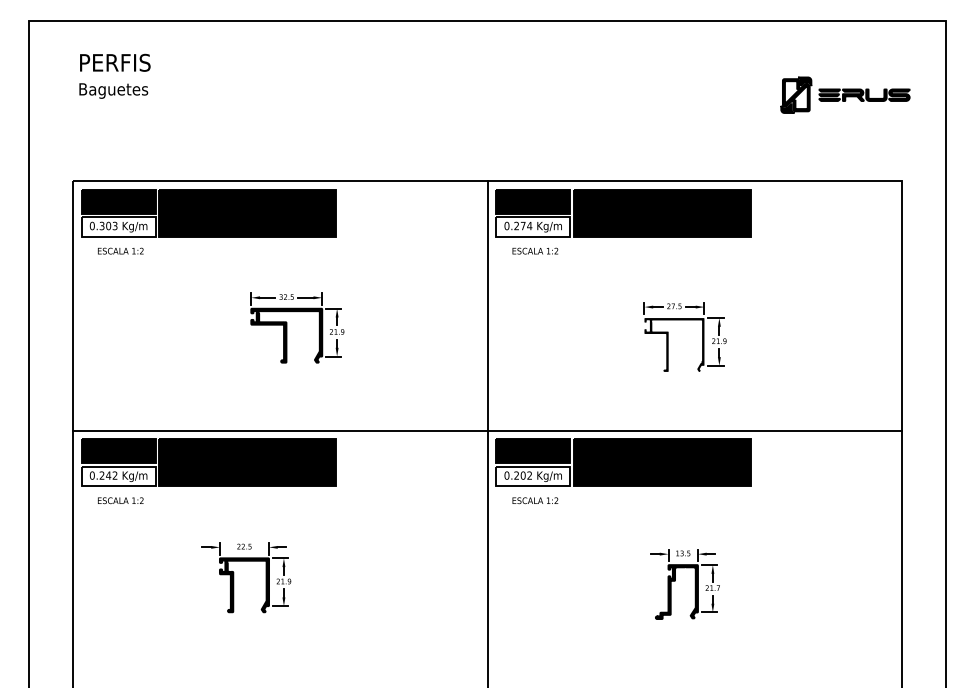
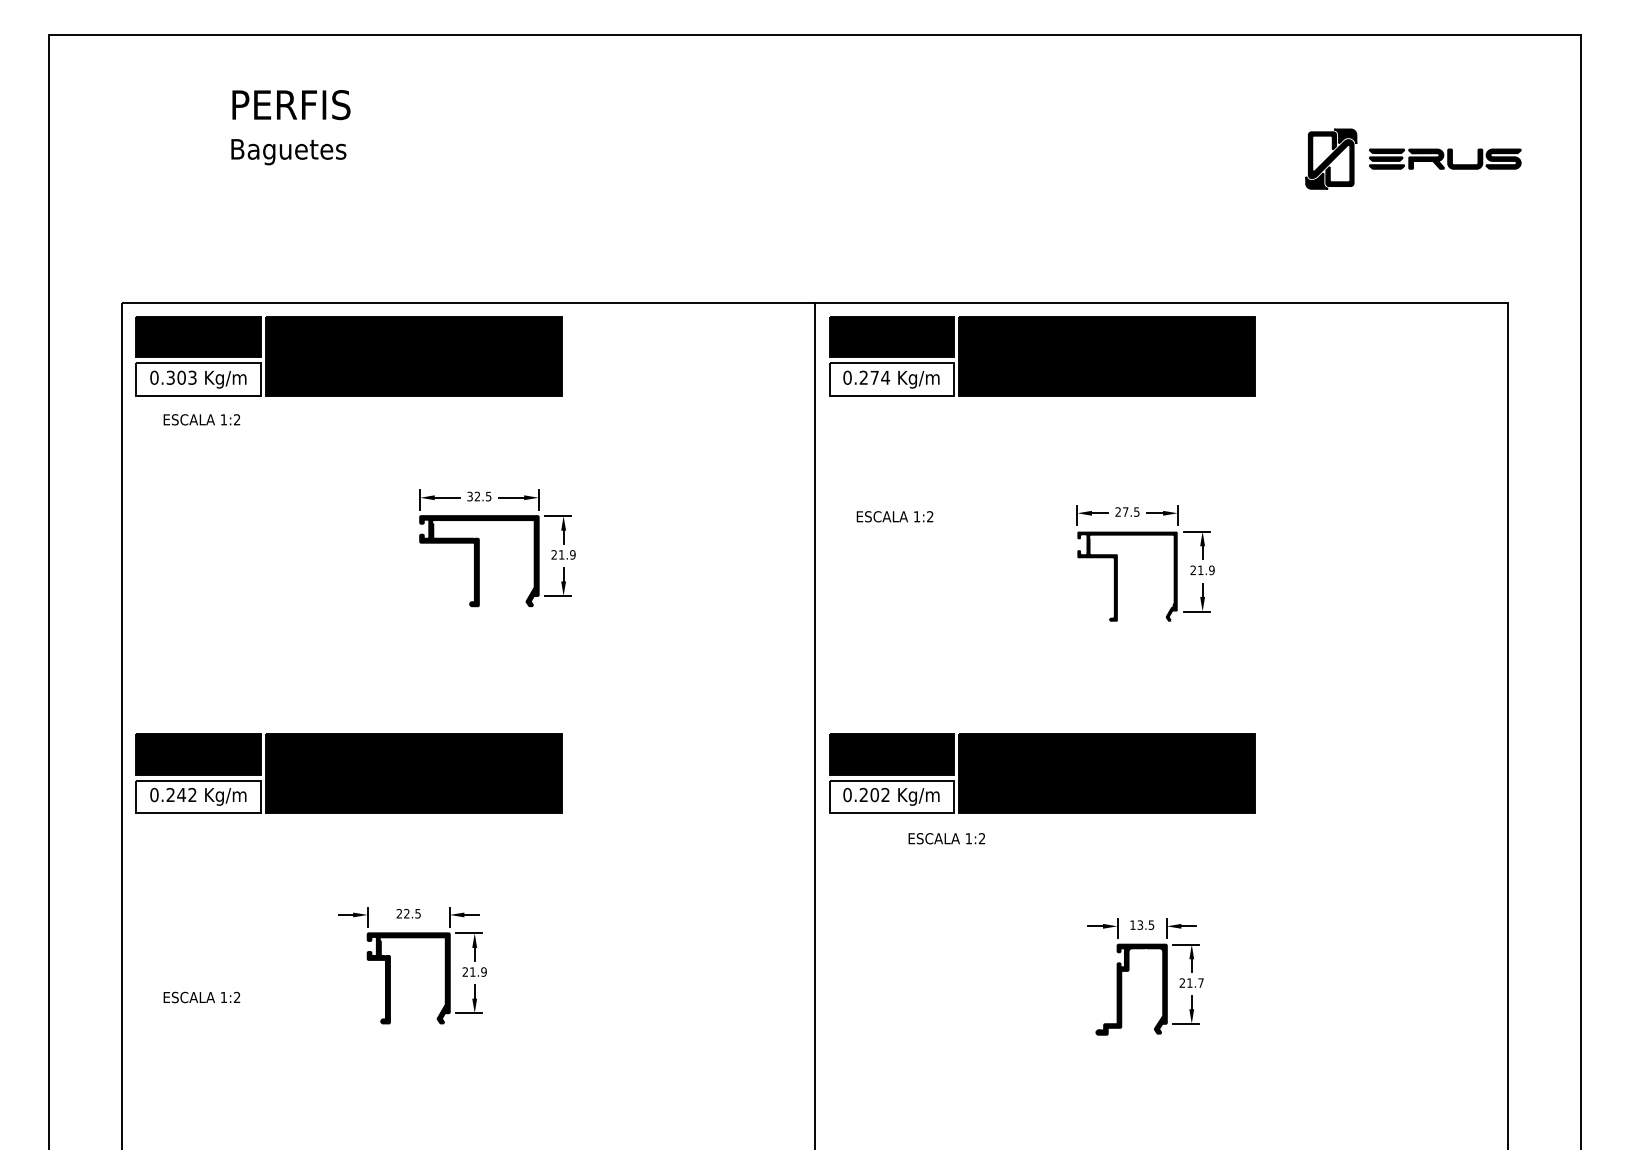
text: (114, 75) -> (290, 126), moved
text: (535, 250) -> (895, 515), moved
line: (487, 430) -> (815, 719), removed
text: (120, 500) -> (201, 997), moved
text: (535, 500) -> (947, 838), moved

